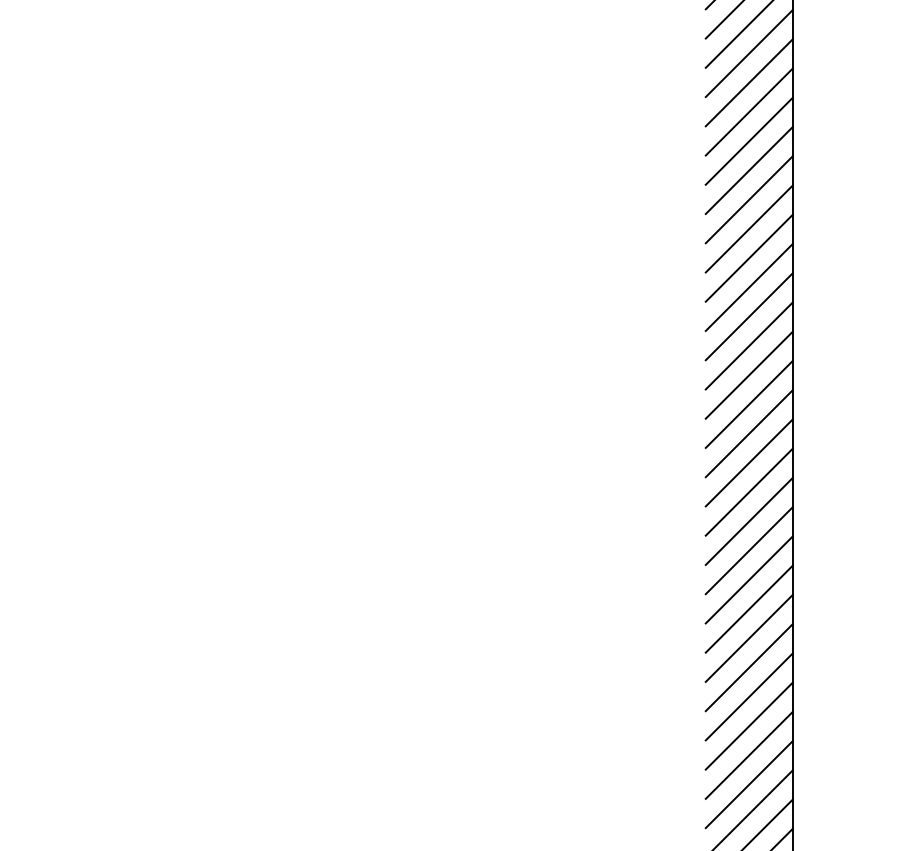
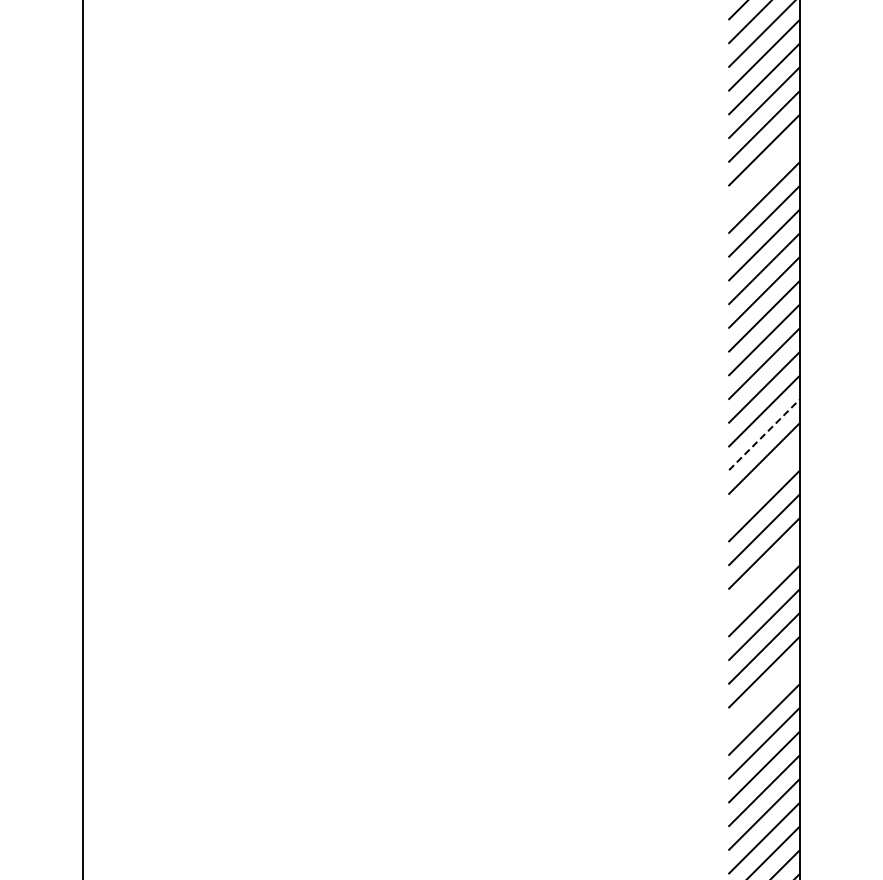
line: (749, 140) -> (764, 173), removed
line: (749, 462) -> (764, 434), solid -> dashed
line: (749, 521) -> (764, 482), removed
line: (749, 638) -> (764, 577), removed
line: (749, 784) -> (764, 695), removed

